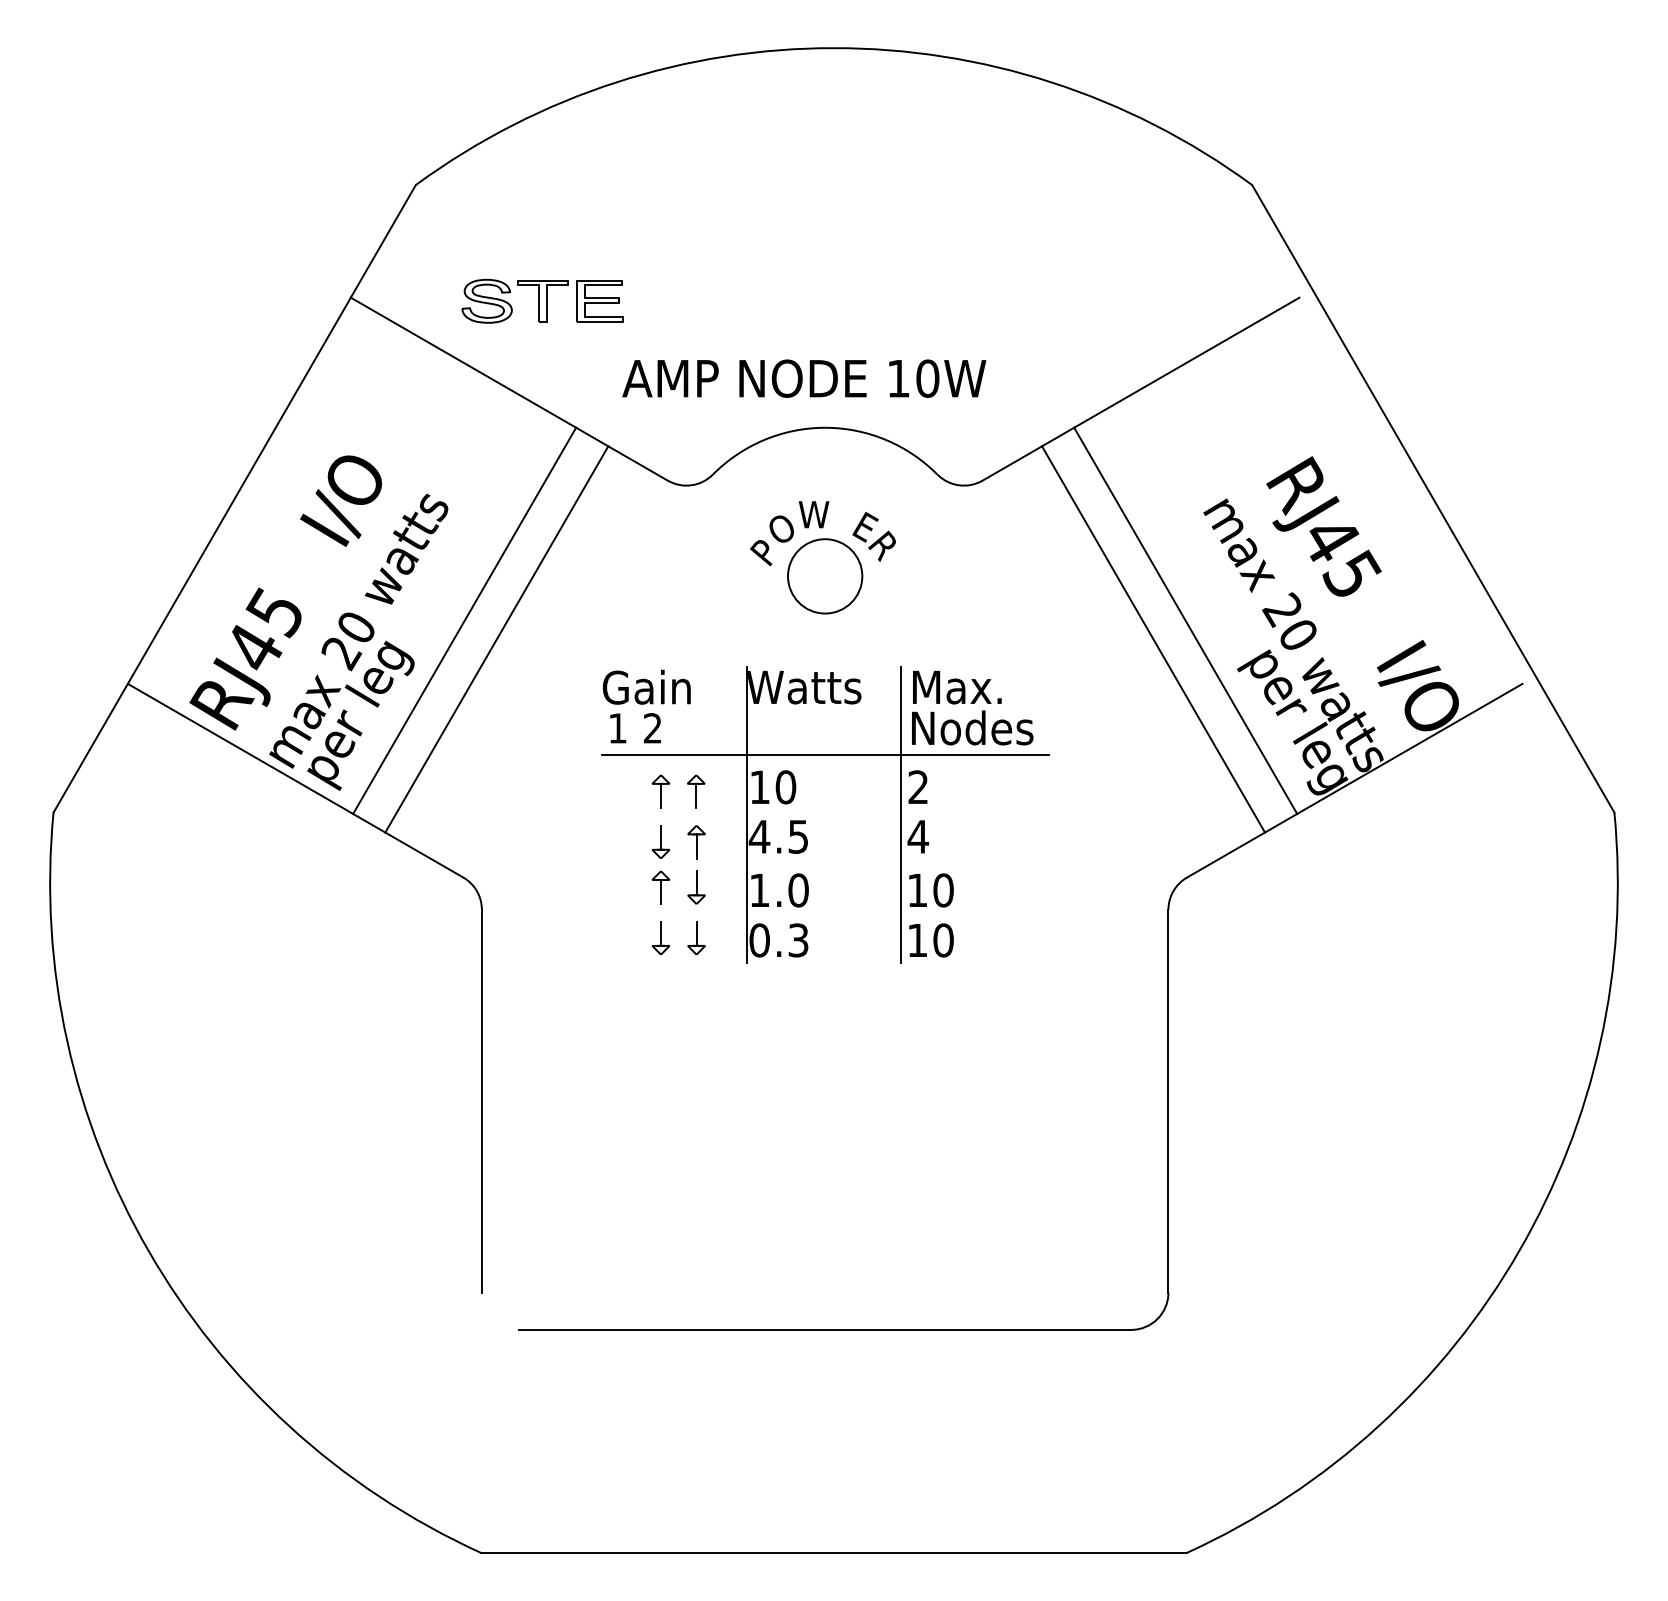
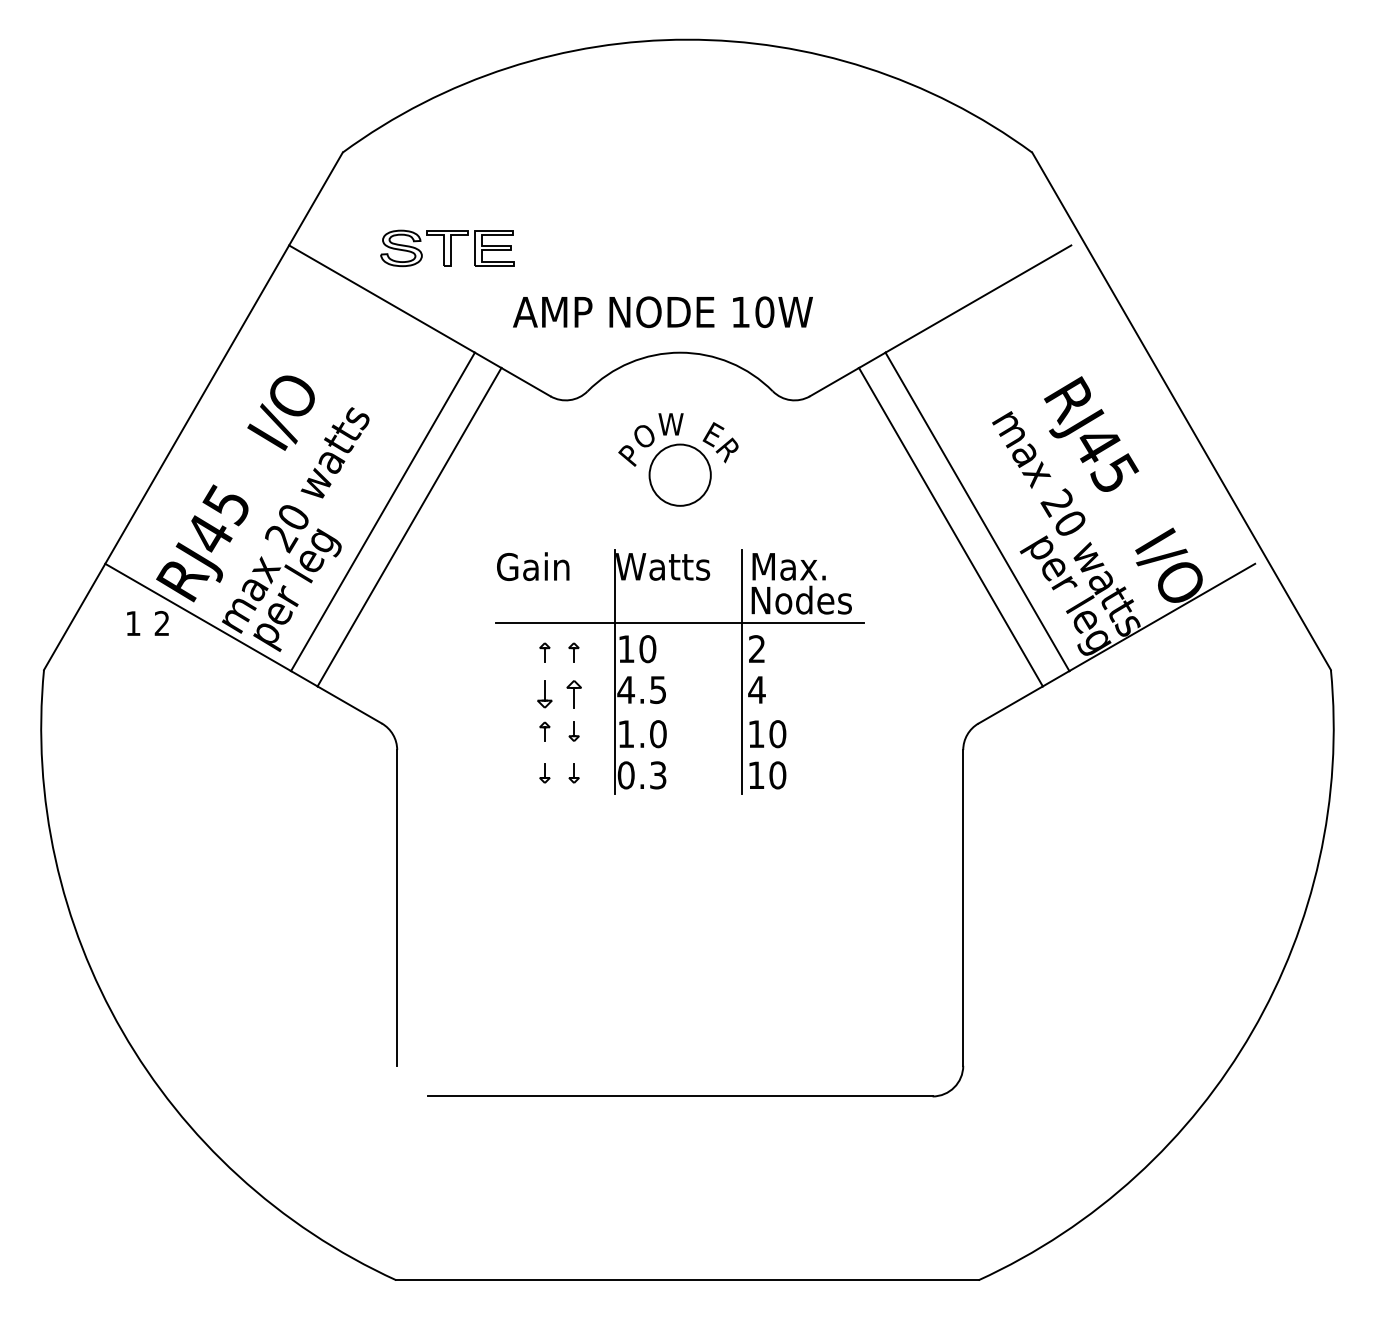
text: (635, 728) -> (147, 623), moved
part: (660, 791) -> (544, 652), size x0.7
part: (695, 791) -> (573, 652), size x0.7
part: (660, 887) -> (544, 731), size x0.7
part: (695, 887) -> (573, 731), size x0.7
part: (660, 938) -> (544, 773), size x0.7
part: (695, 938) -> (573, 773), size x0.7

